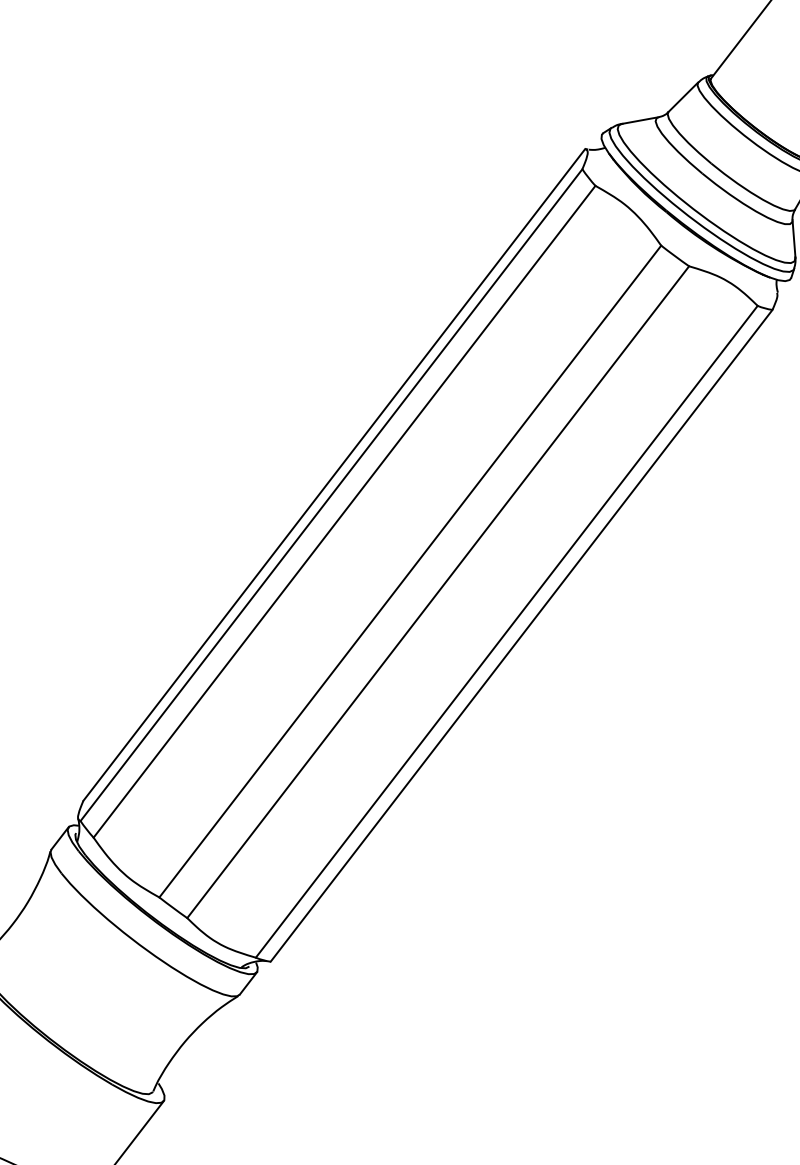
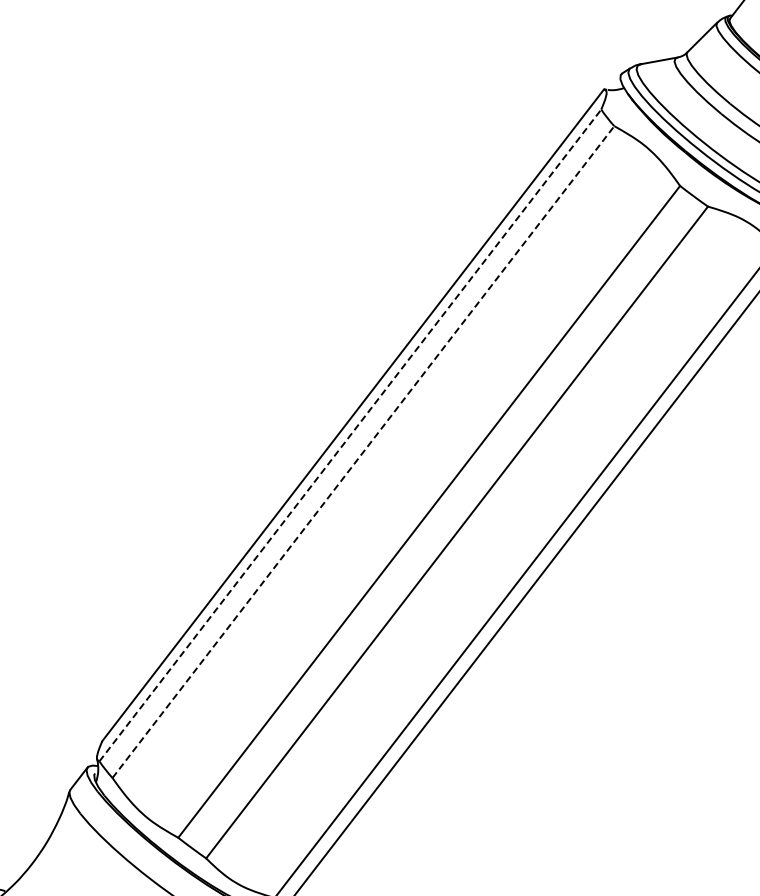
line: (331, 494) -> (350, 434), solid -> dashed
line: (344, 511) -> (363, 451), solid -> dashed

